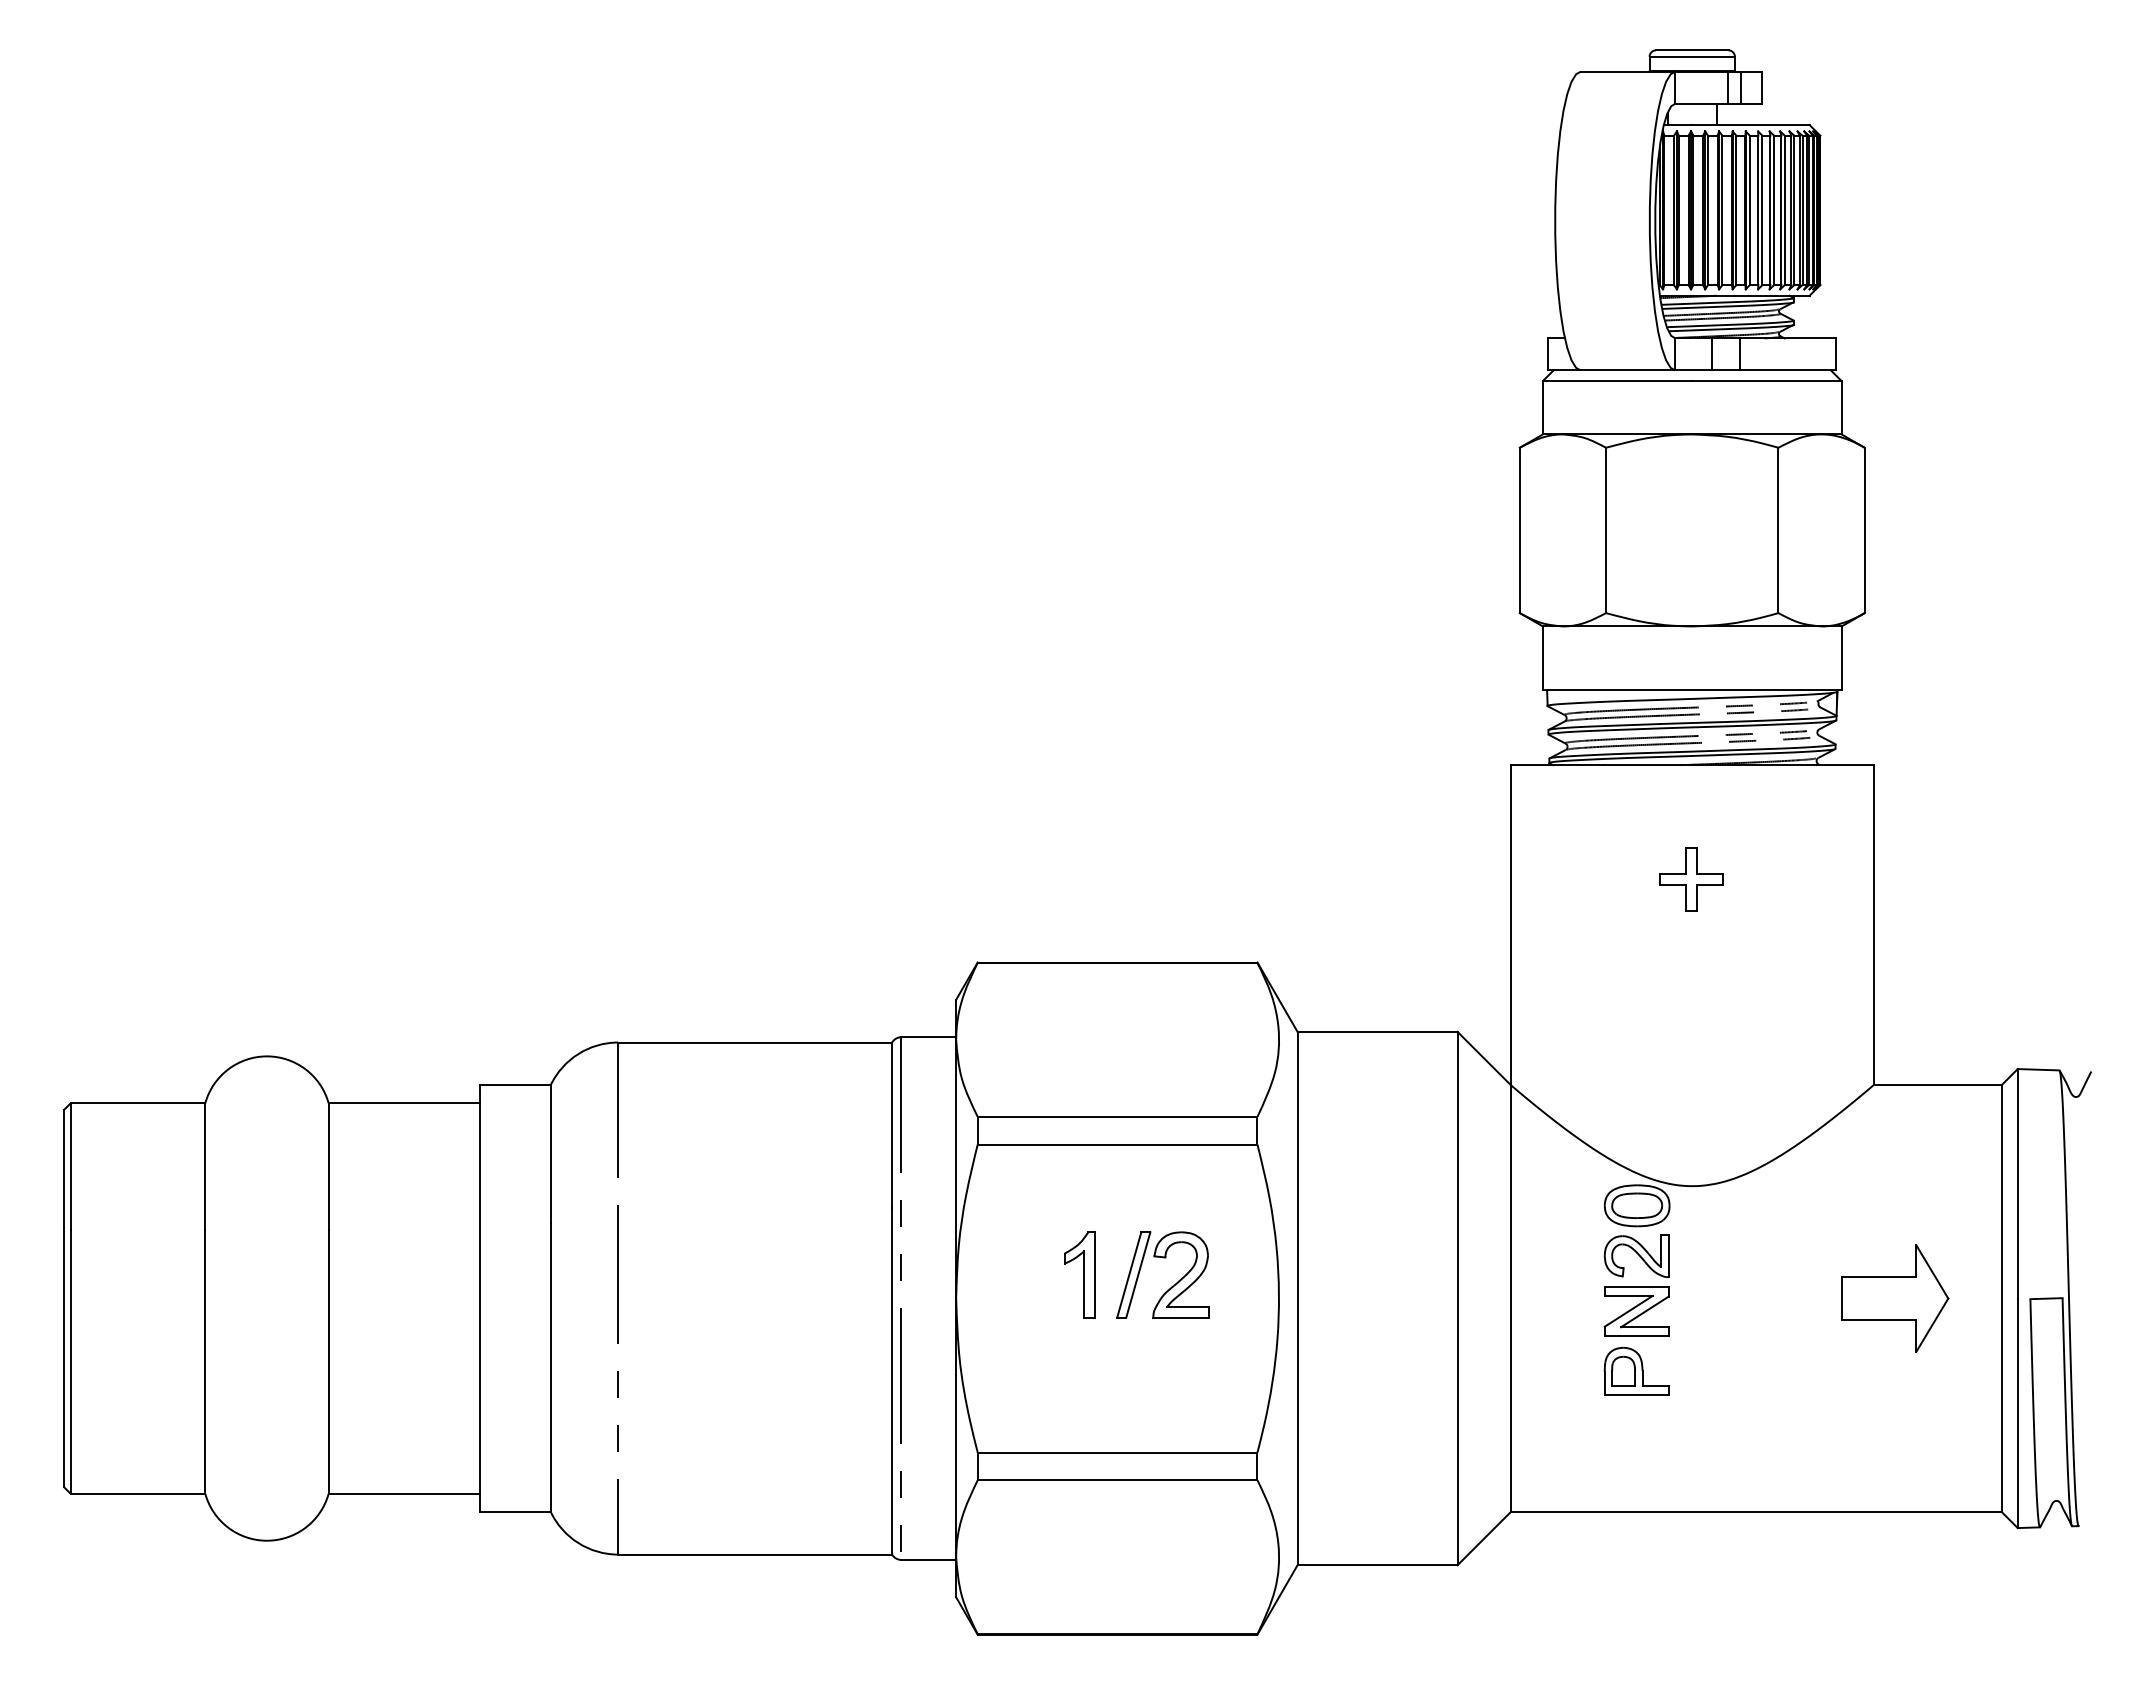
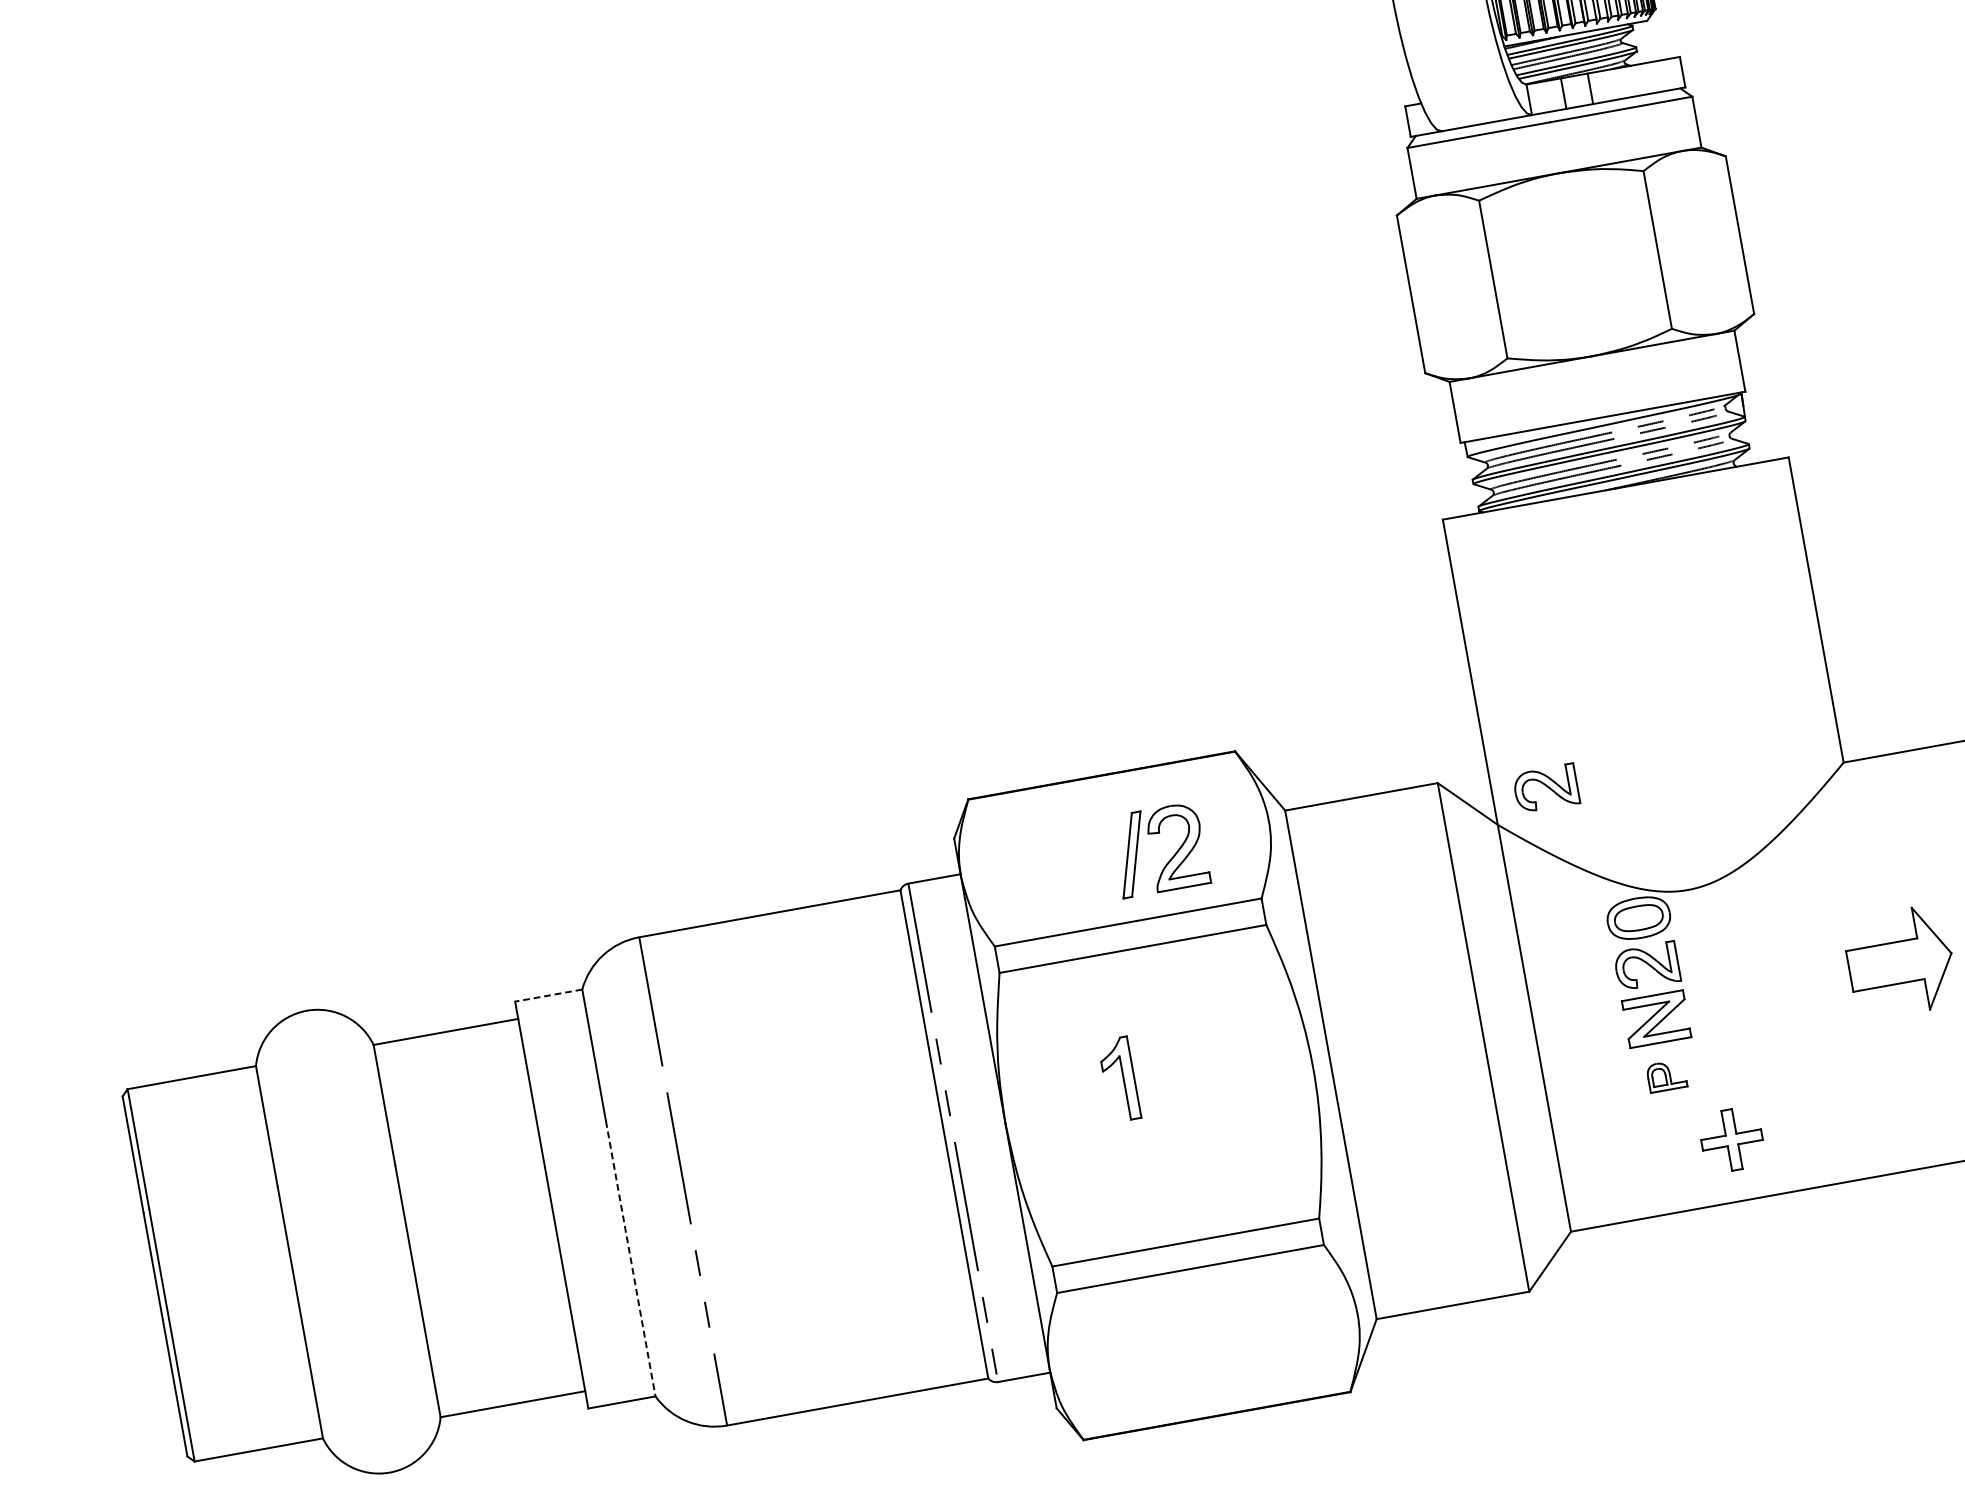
part: (1691, 879) -> (1732, 1140), moved
part: (1566, 1057) -> (1546, 788), added
line: (515, 1085) -> (548, 995), solid -> dashed
part: (1172, 1285) -> (1170, 858), moved
line: (550, 1368) -> (630, 1259), solid -> dashed
part: (1636, 1370) -> (1666, 1075), size x0.6

